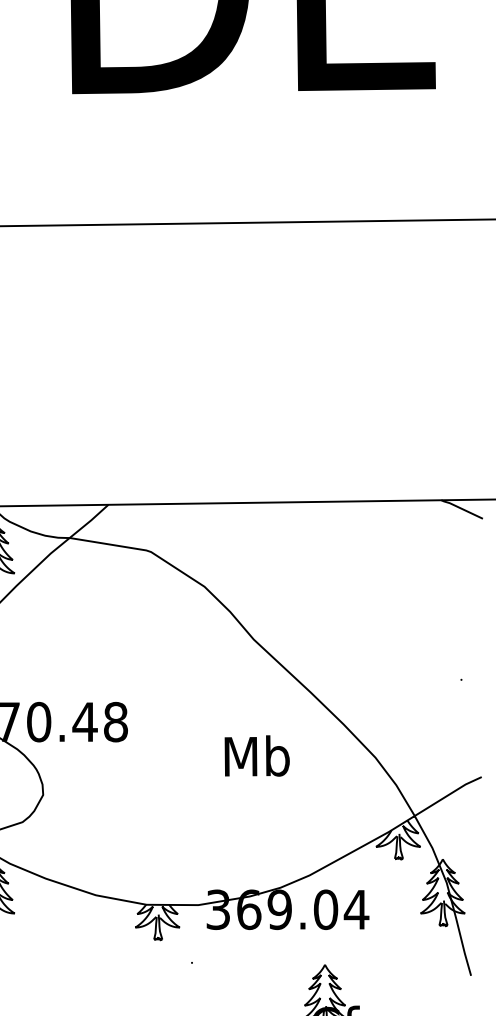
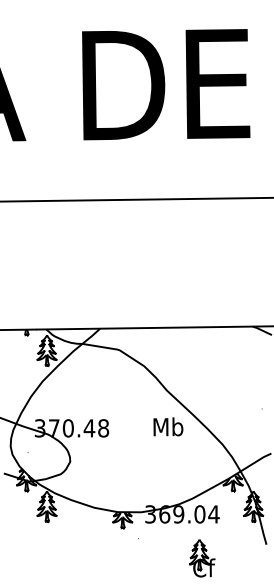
text: (257, 755) -> (168, 426), moved

